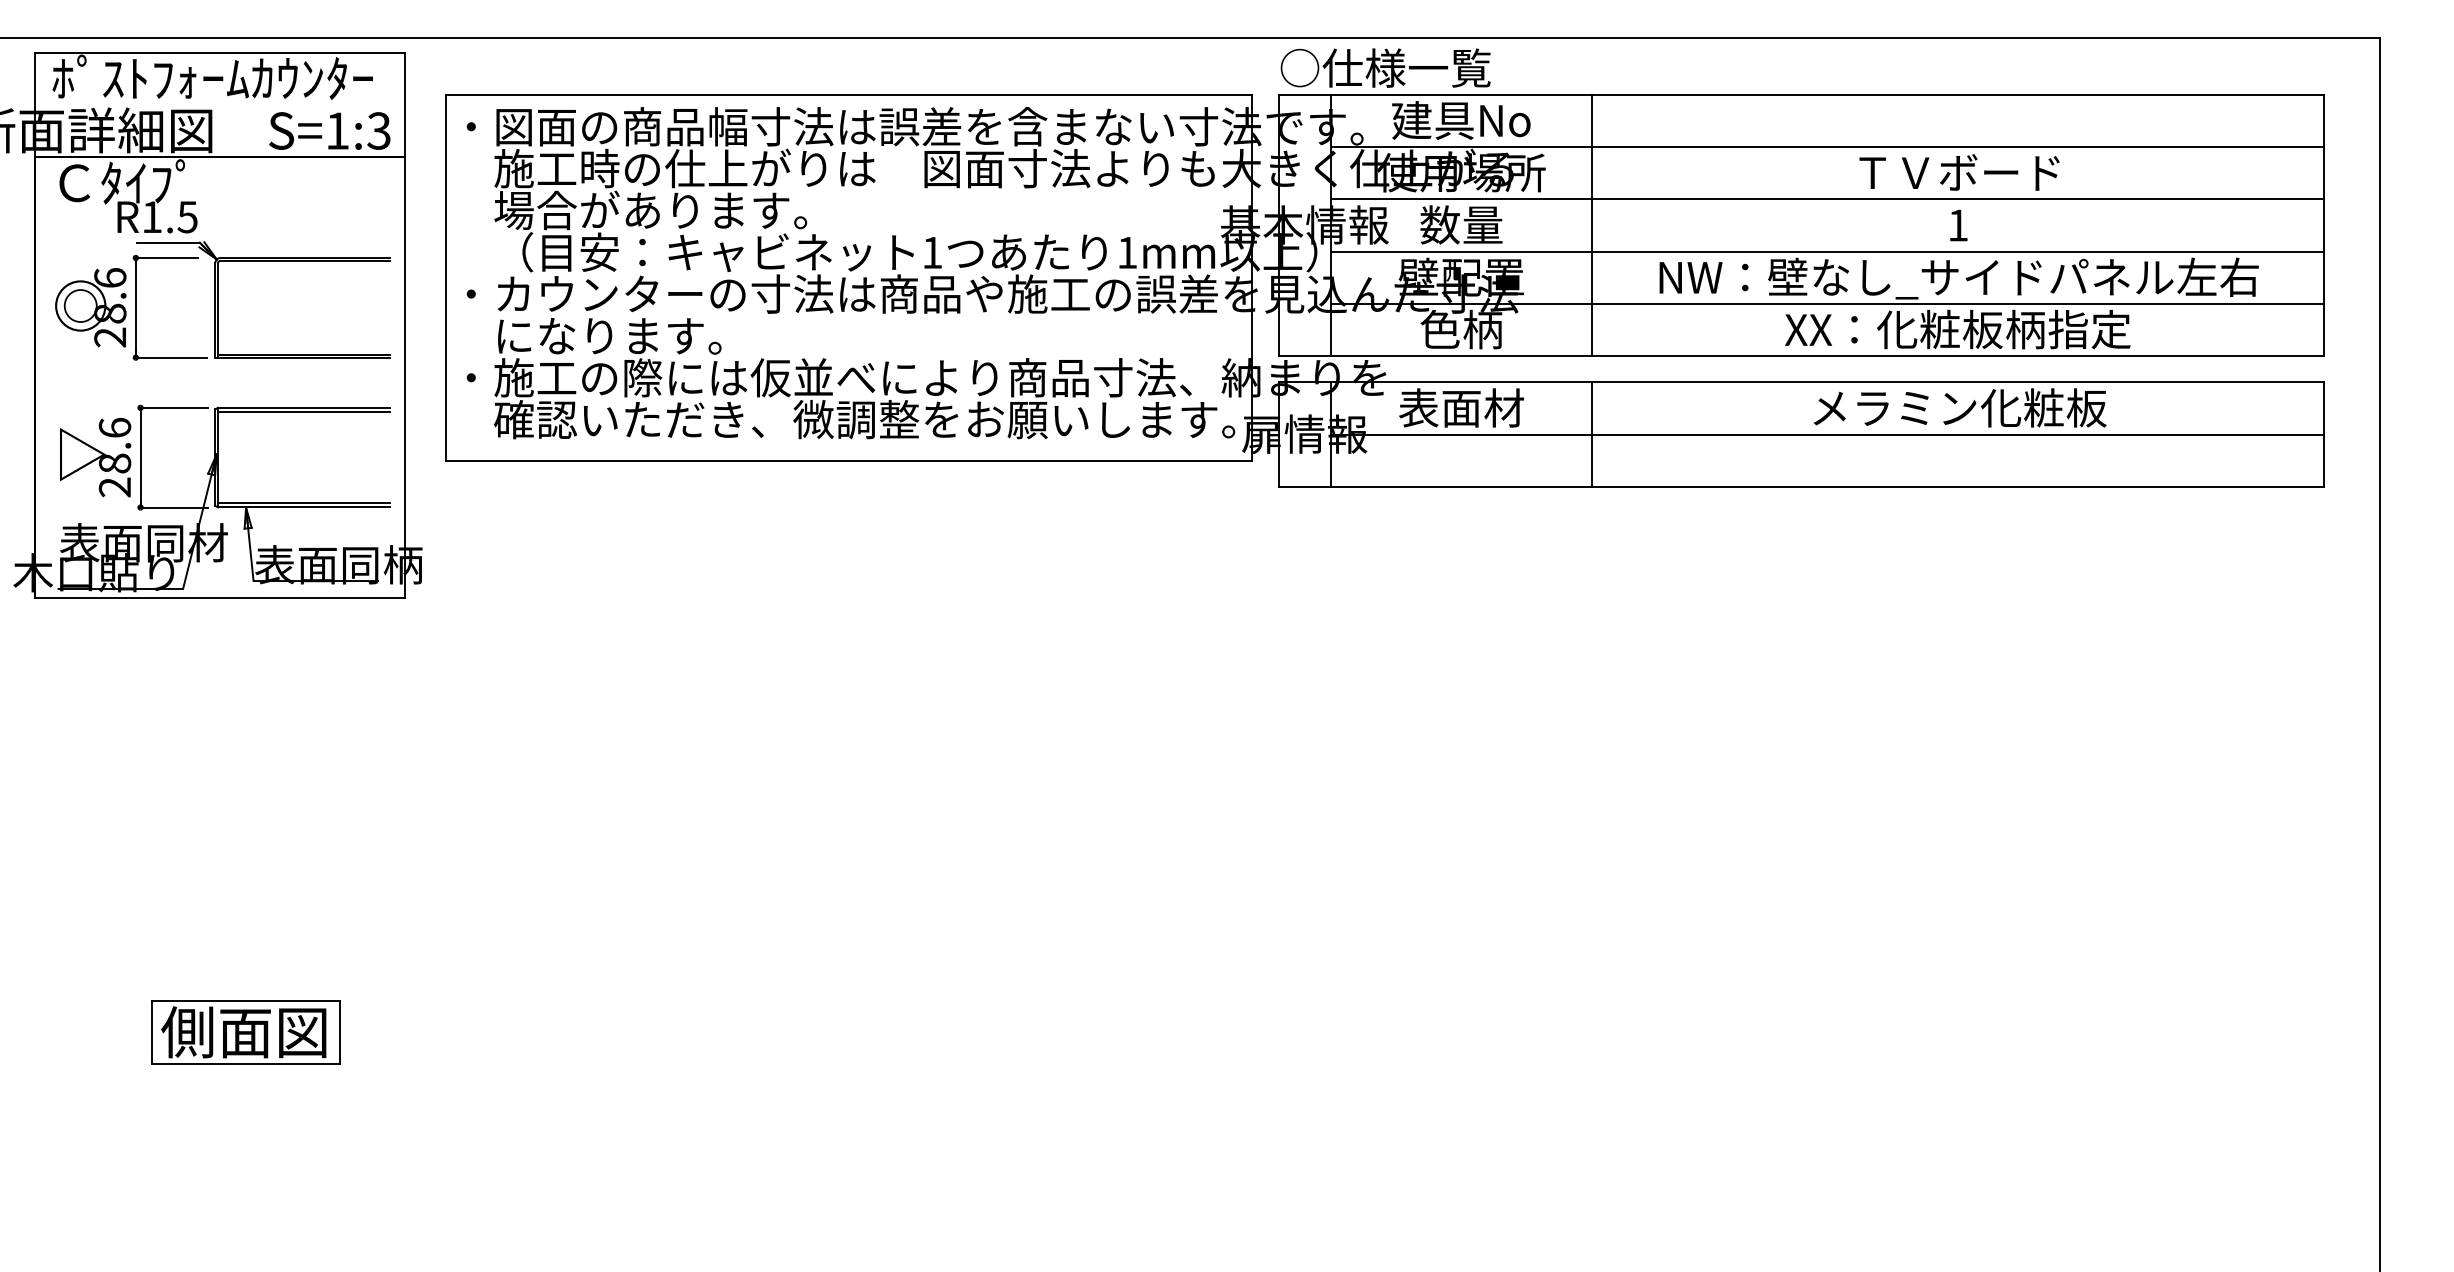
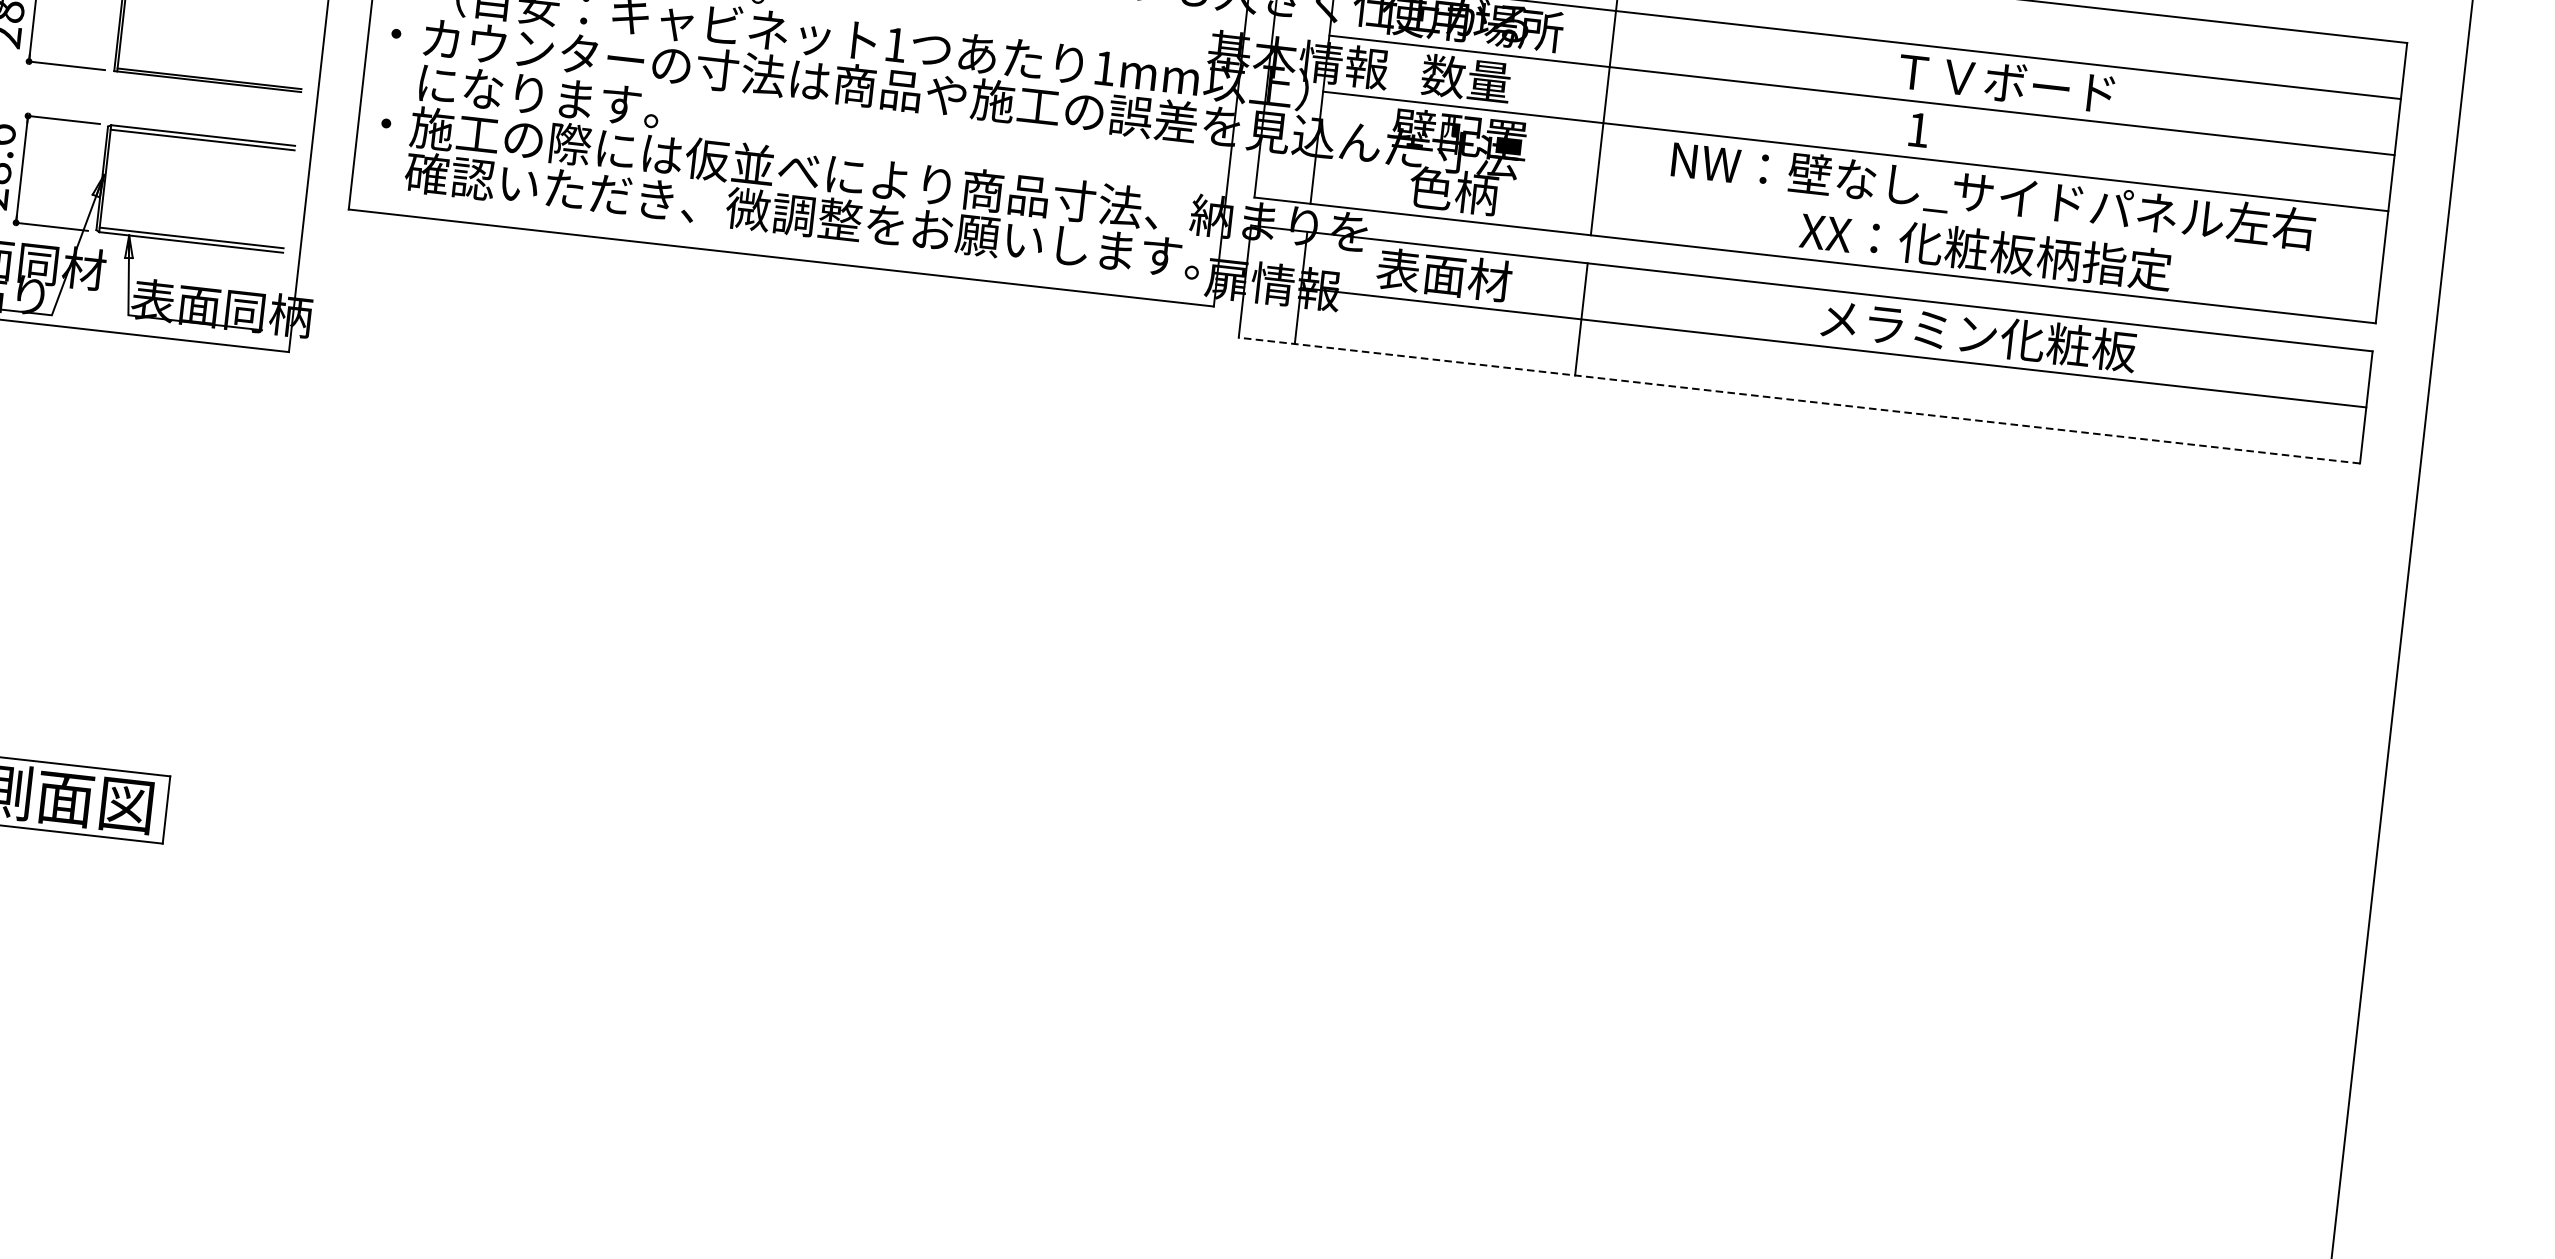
text: (1958, 225) -> (1918, 130), moved
line: (1827, 303) -> (1849, 206), removed
line: (1801, 487) -> (1799, 401), solid -> dashed

